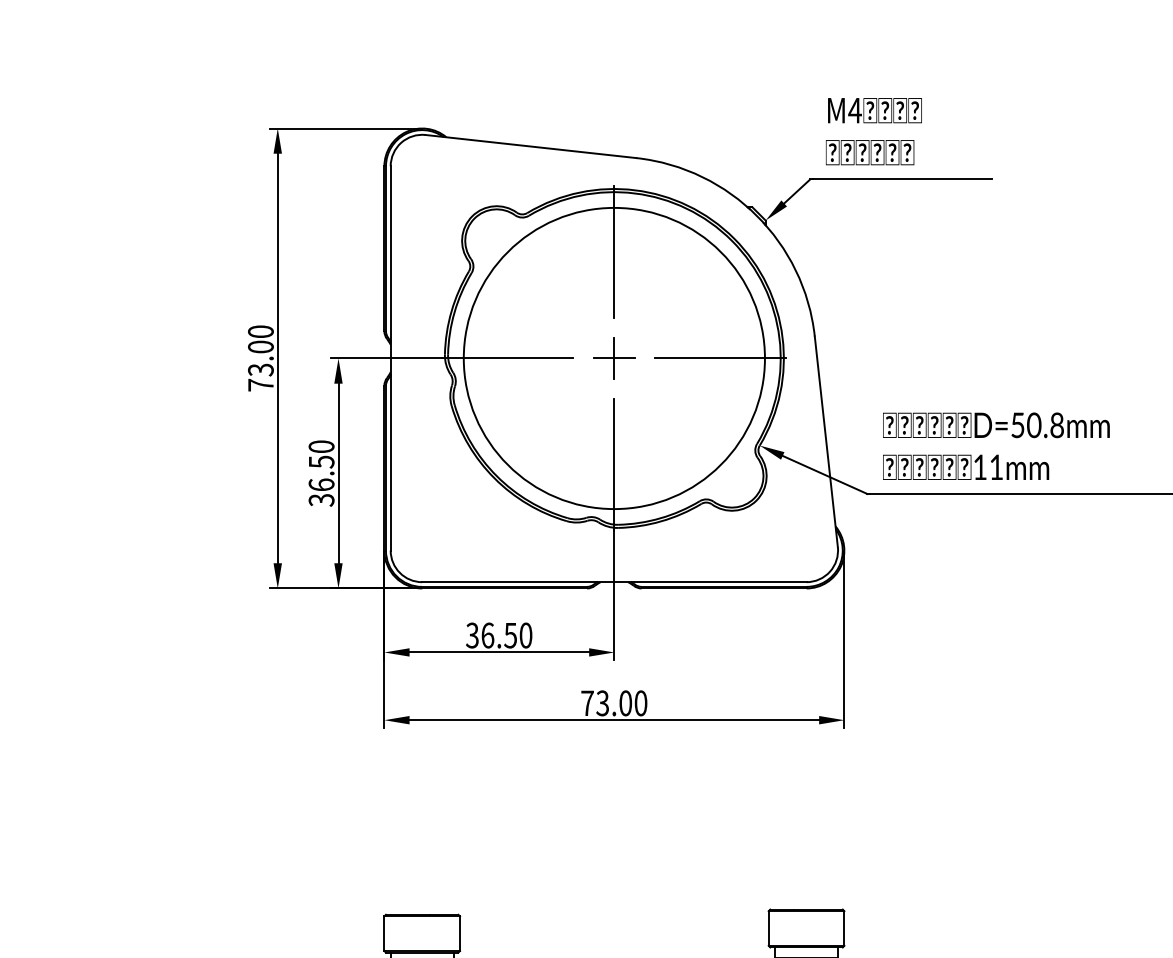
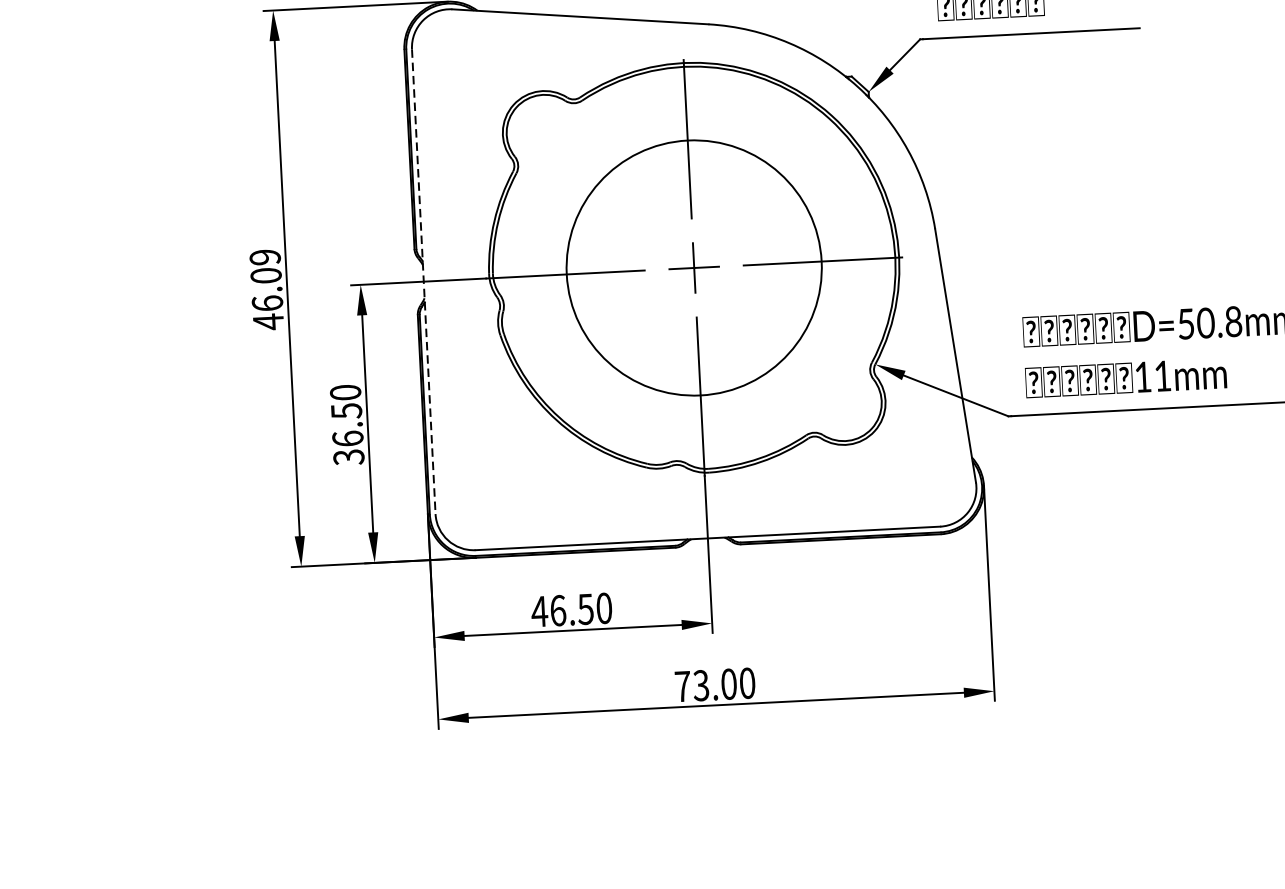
text: (260, 358) -> (266, 289), 73.00 -> 46.09
circle: (613, 358) -> (693, 268), size x0.7
line: (390, 359) -> (423, 282), solid -> dashed
text: (472, 635) -> (539, 611), 36.50 -> 46.50

